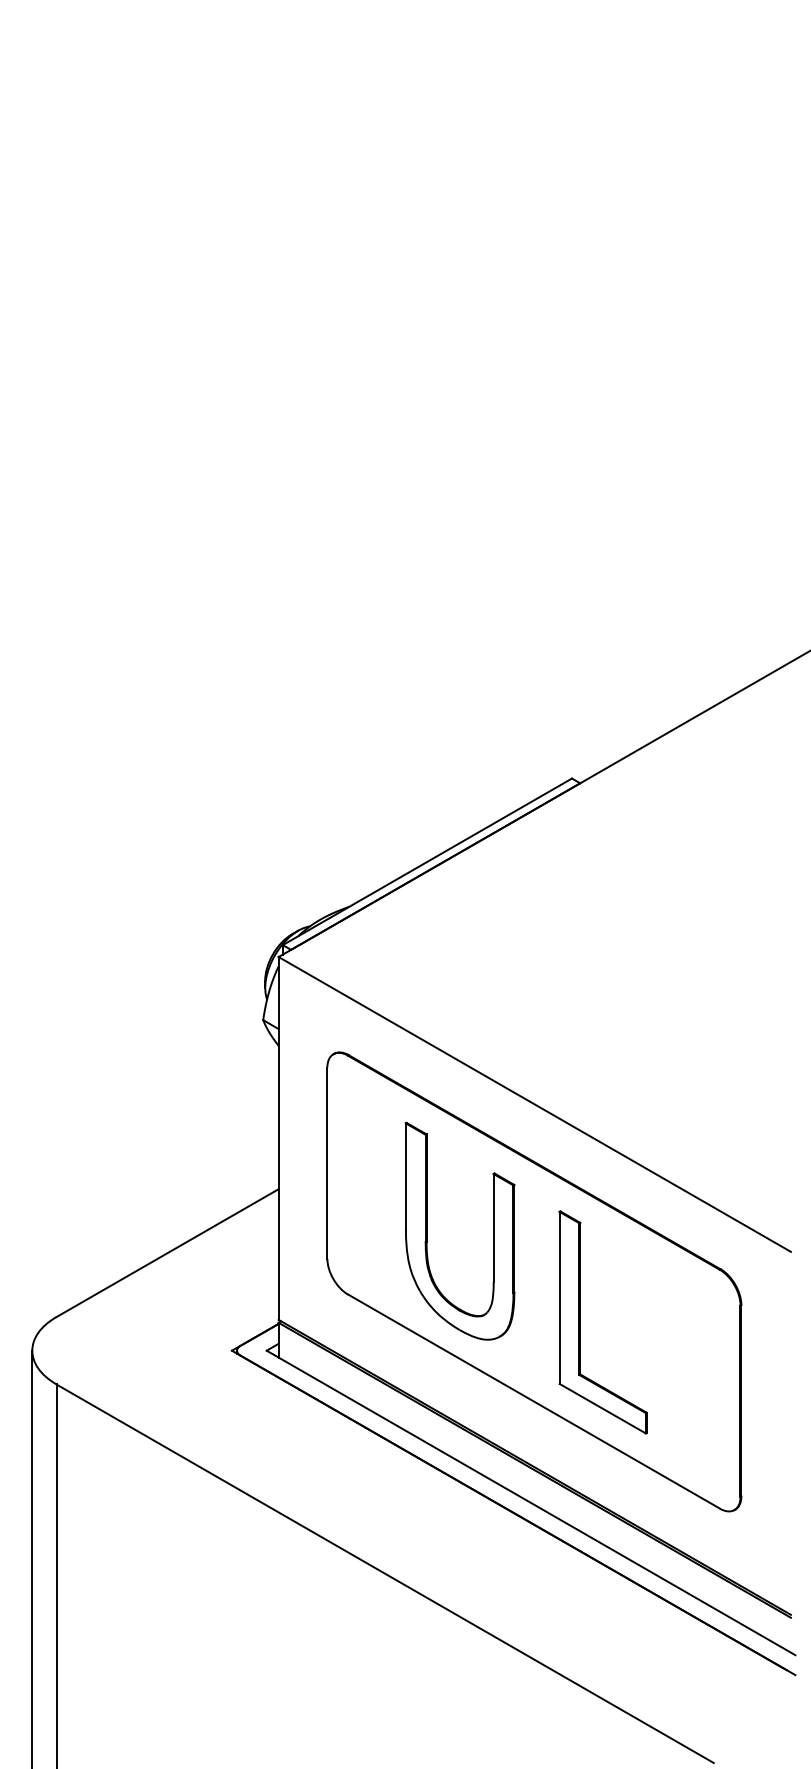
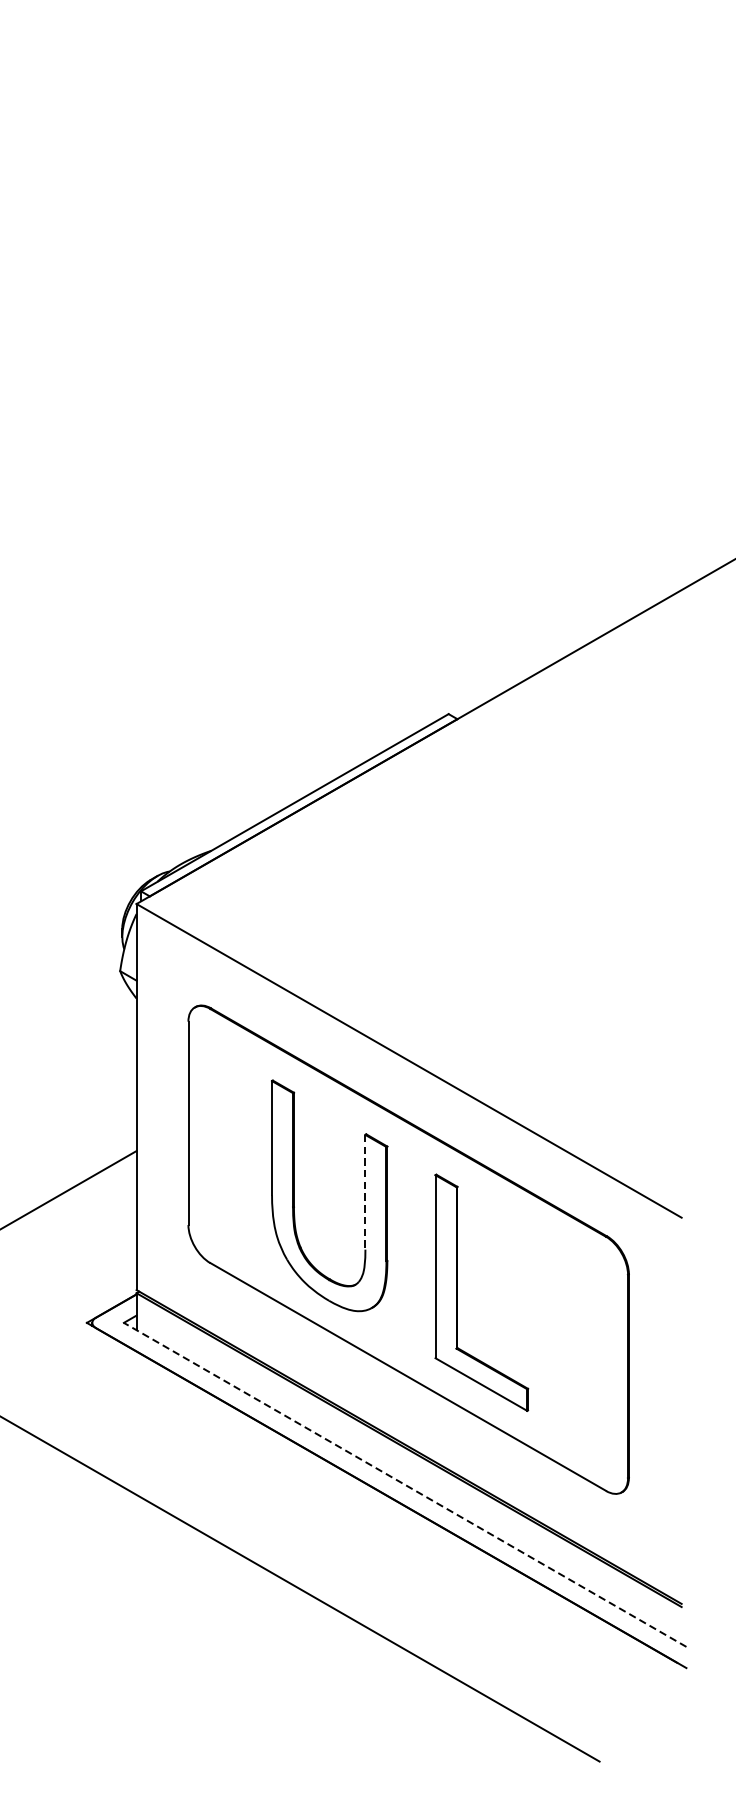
line: (493, 1227) -> (365, 1191), solid -> dashed
line: (530, 1502) -> (404, 1484), solid -> dashed

